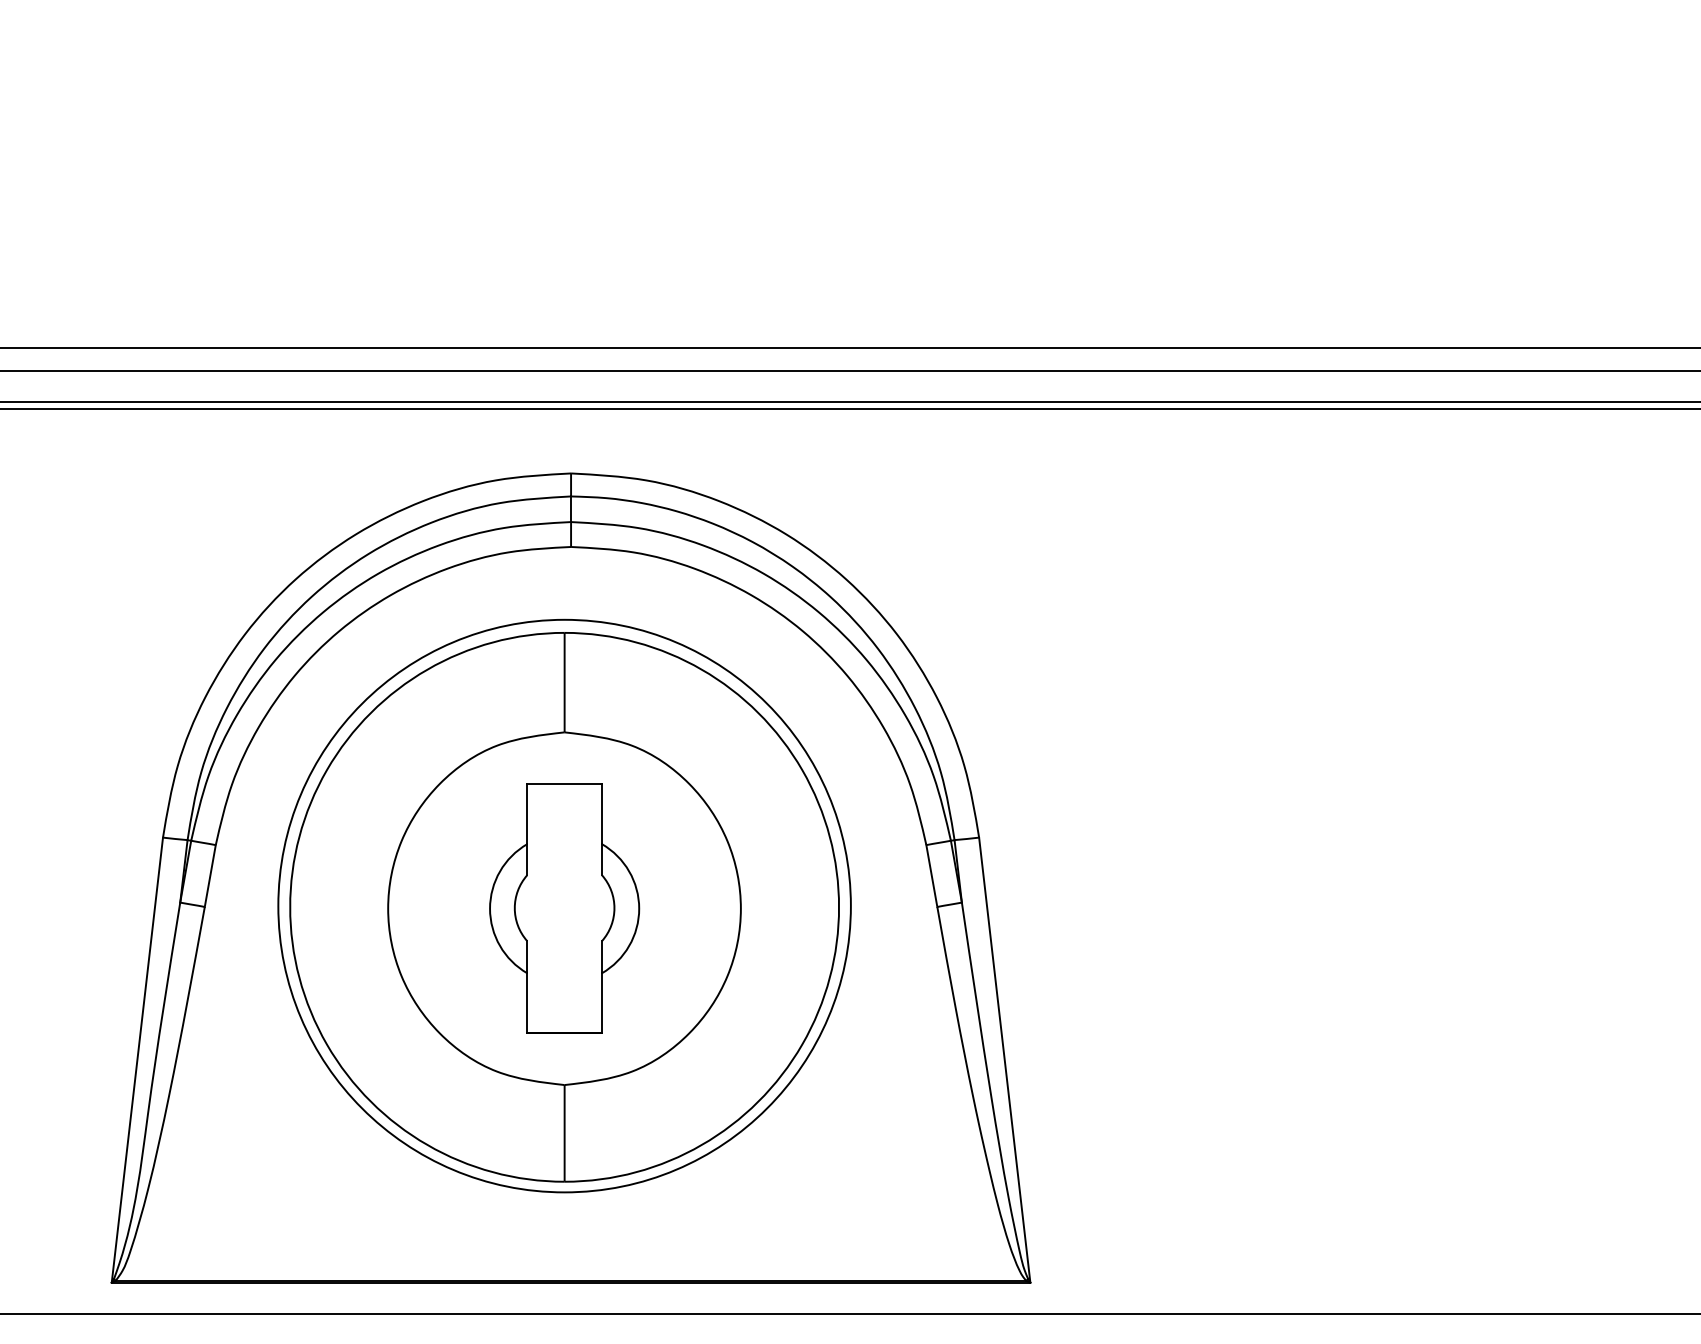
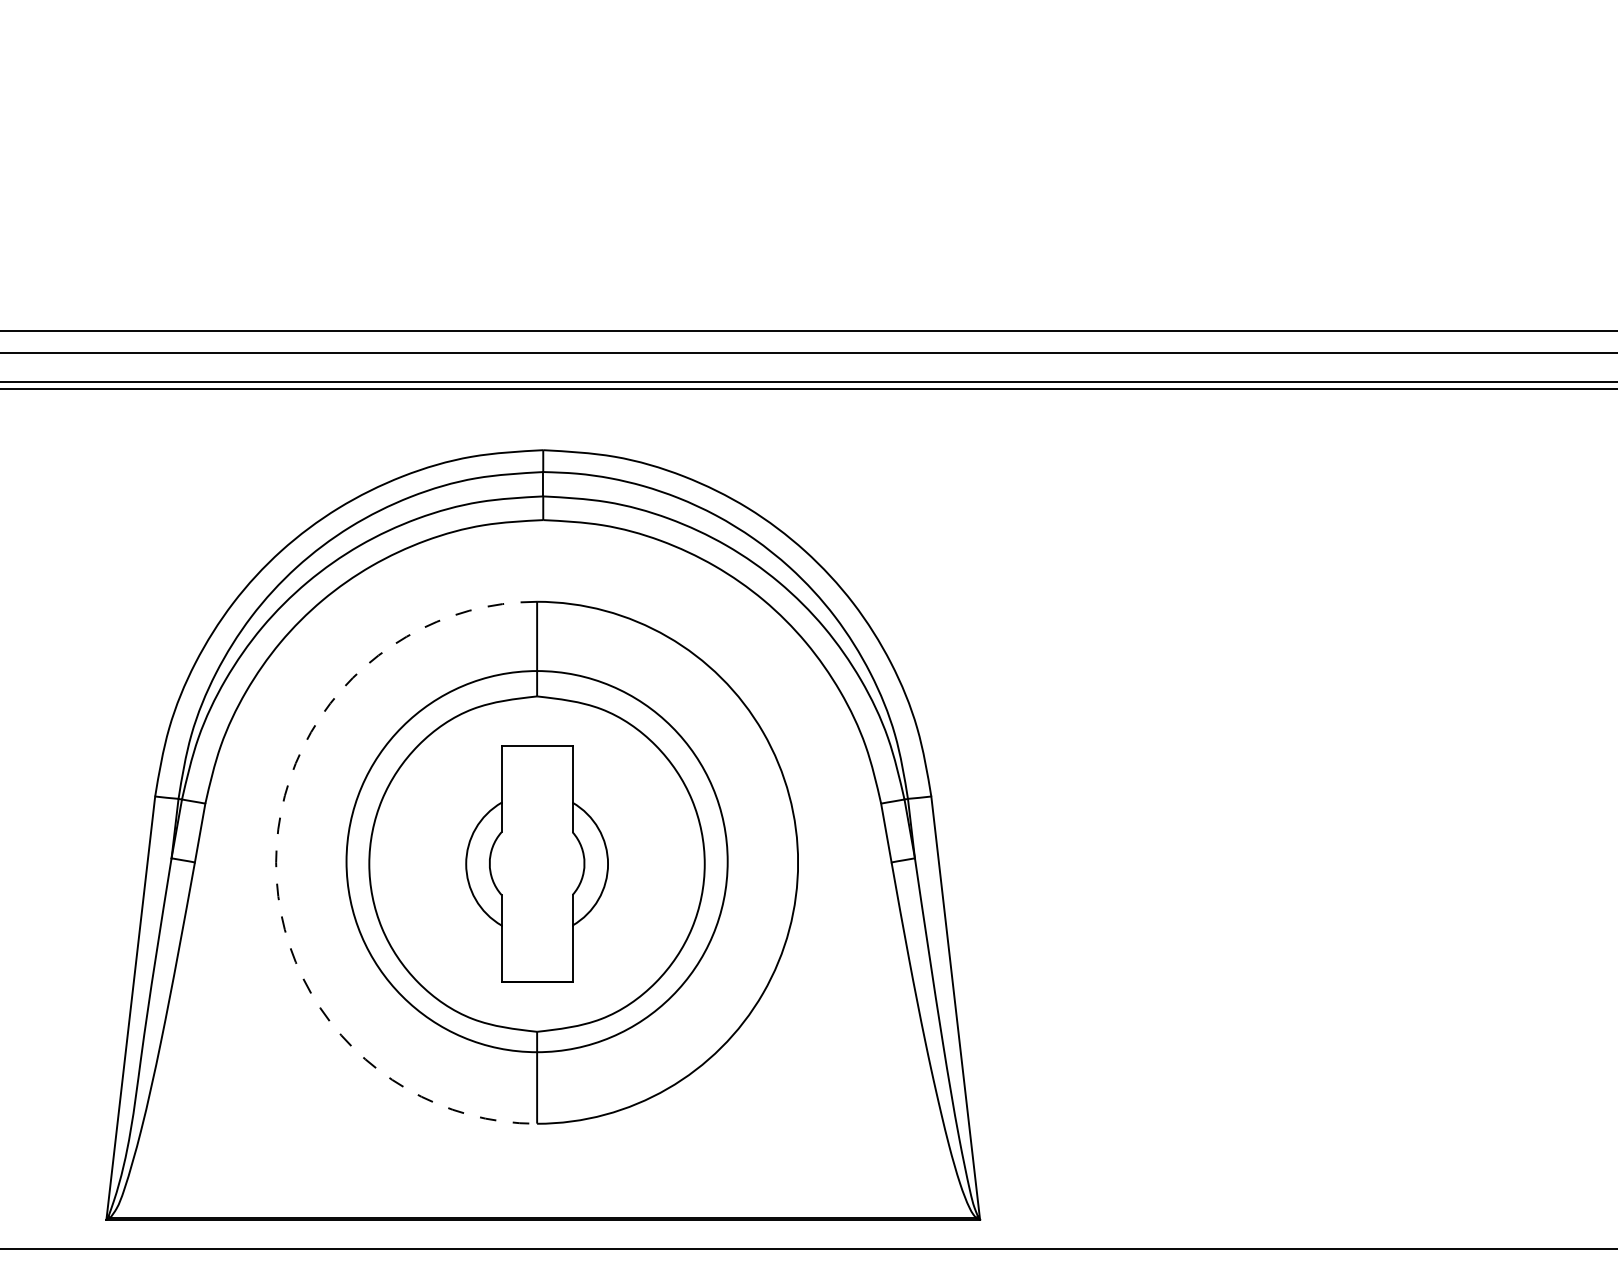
circle: (563, 905) -> (536, 861), size x0.7
arc: (290, 907) -> (276, 862), solid -> dashed

